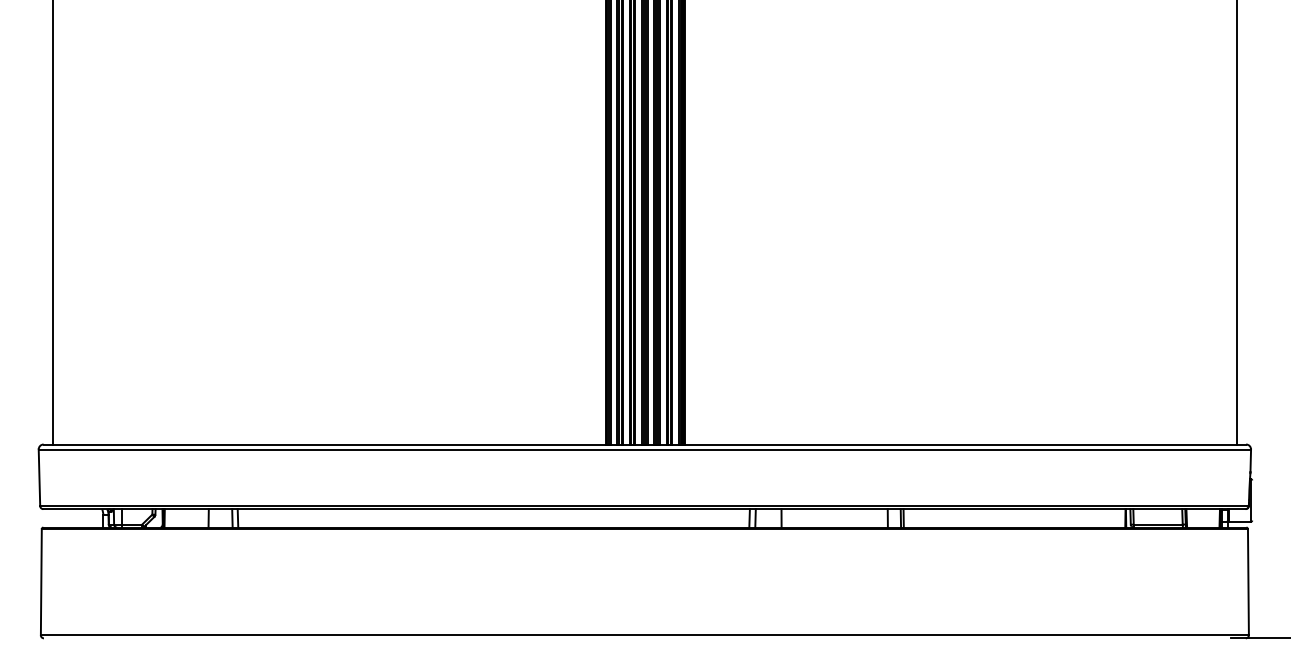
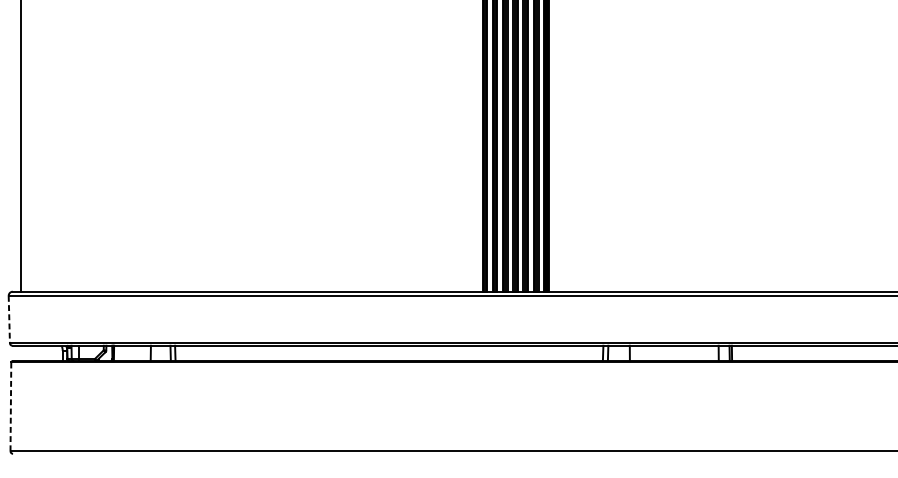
line: (39, 478) -> (9, 320), solid -> dashed
line: (41, 581) -> (11, 406), solid -> dashed

